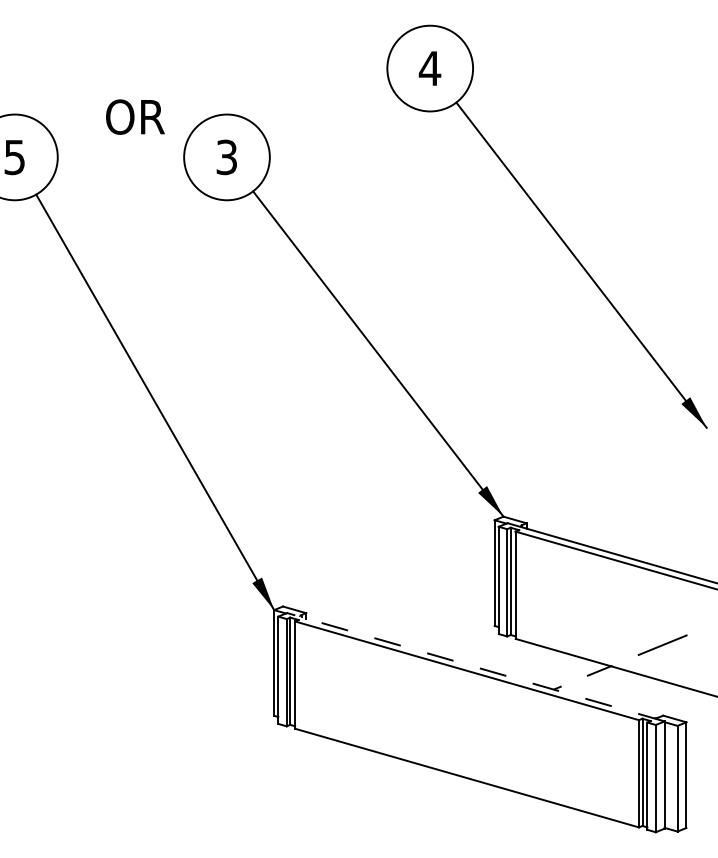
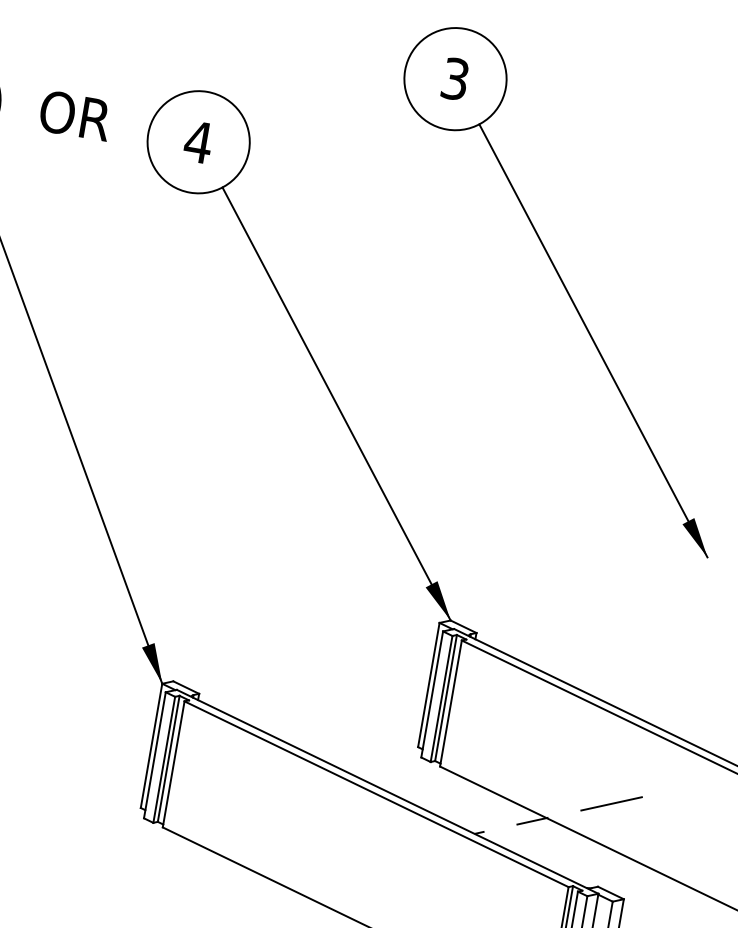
text: (429, 68) -> (454, 78), 4 -> 3
text: (135, 116) -> (75, 115), moved
text: (226, 157) -> (198, 142), 3 -> 4
line: (475, 667) -> (387, 792), dashed -> solid

